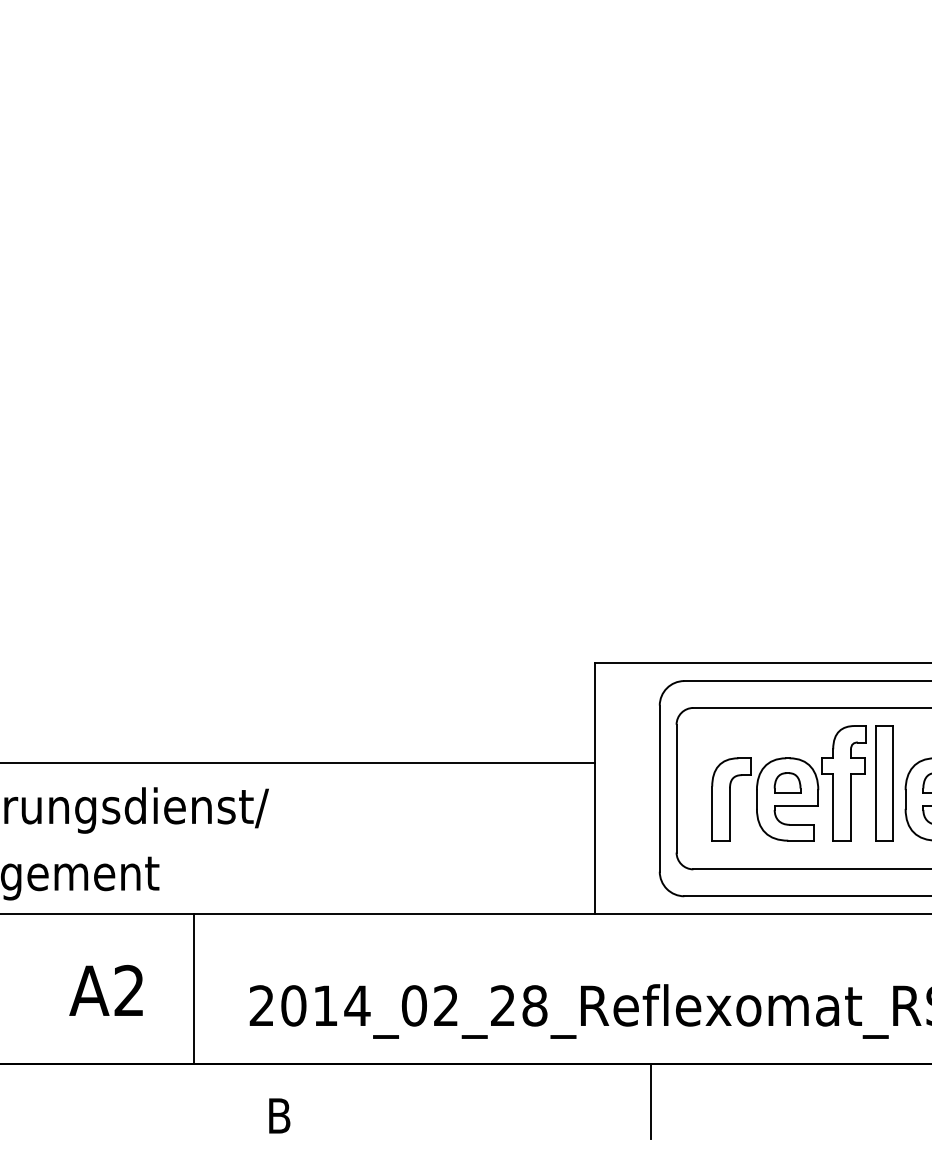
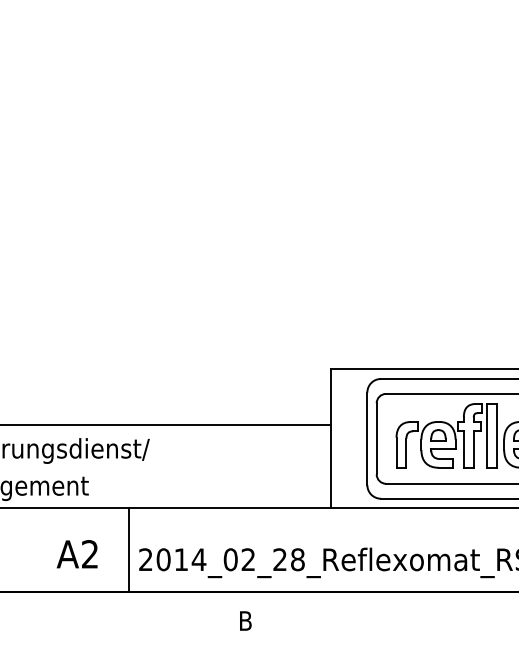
line: (194, 989) -> (129, 550), moved
text: (104, 991) -> (76, 554), moved
line: (651, 1102) -> (362, 613), removed
text: (279, 1115) -> (245, 620), moved

